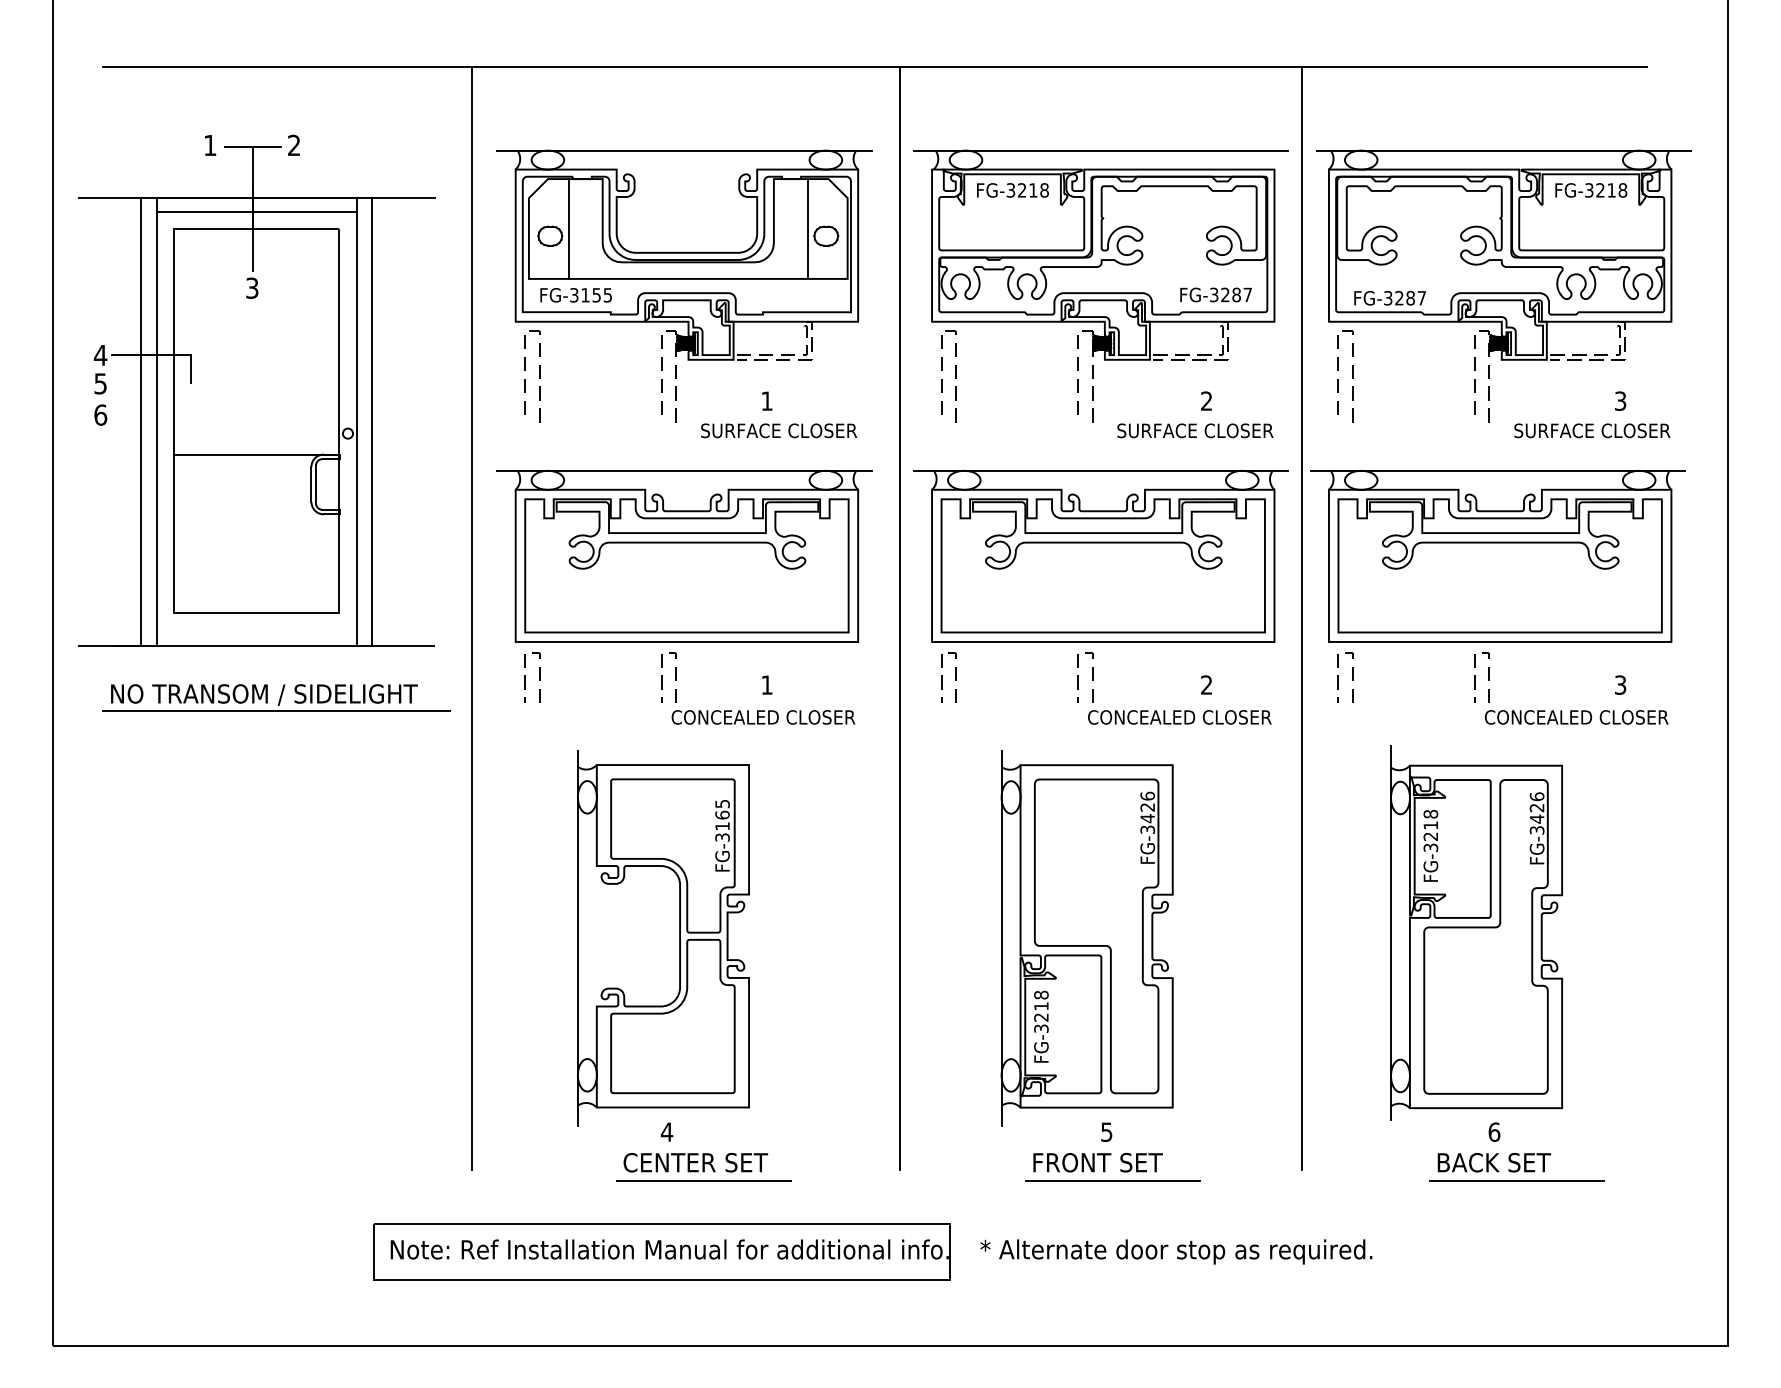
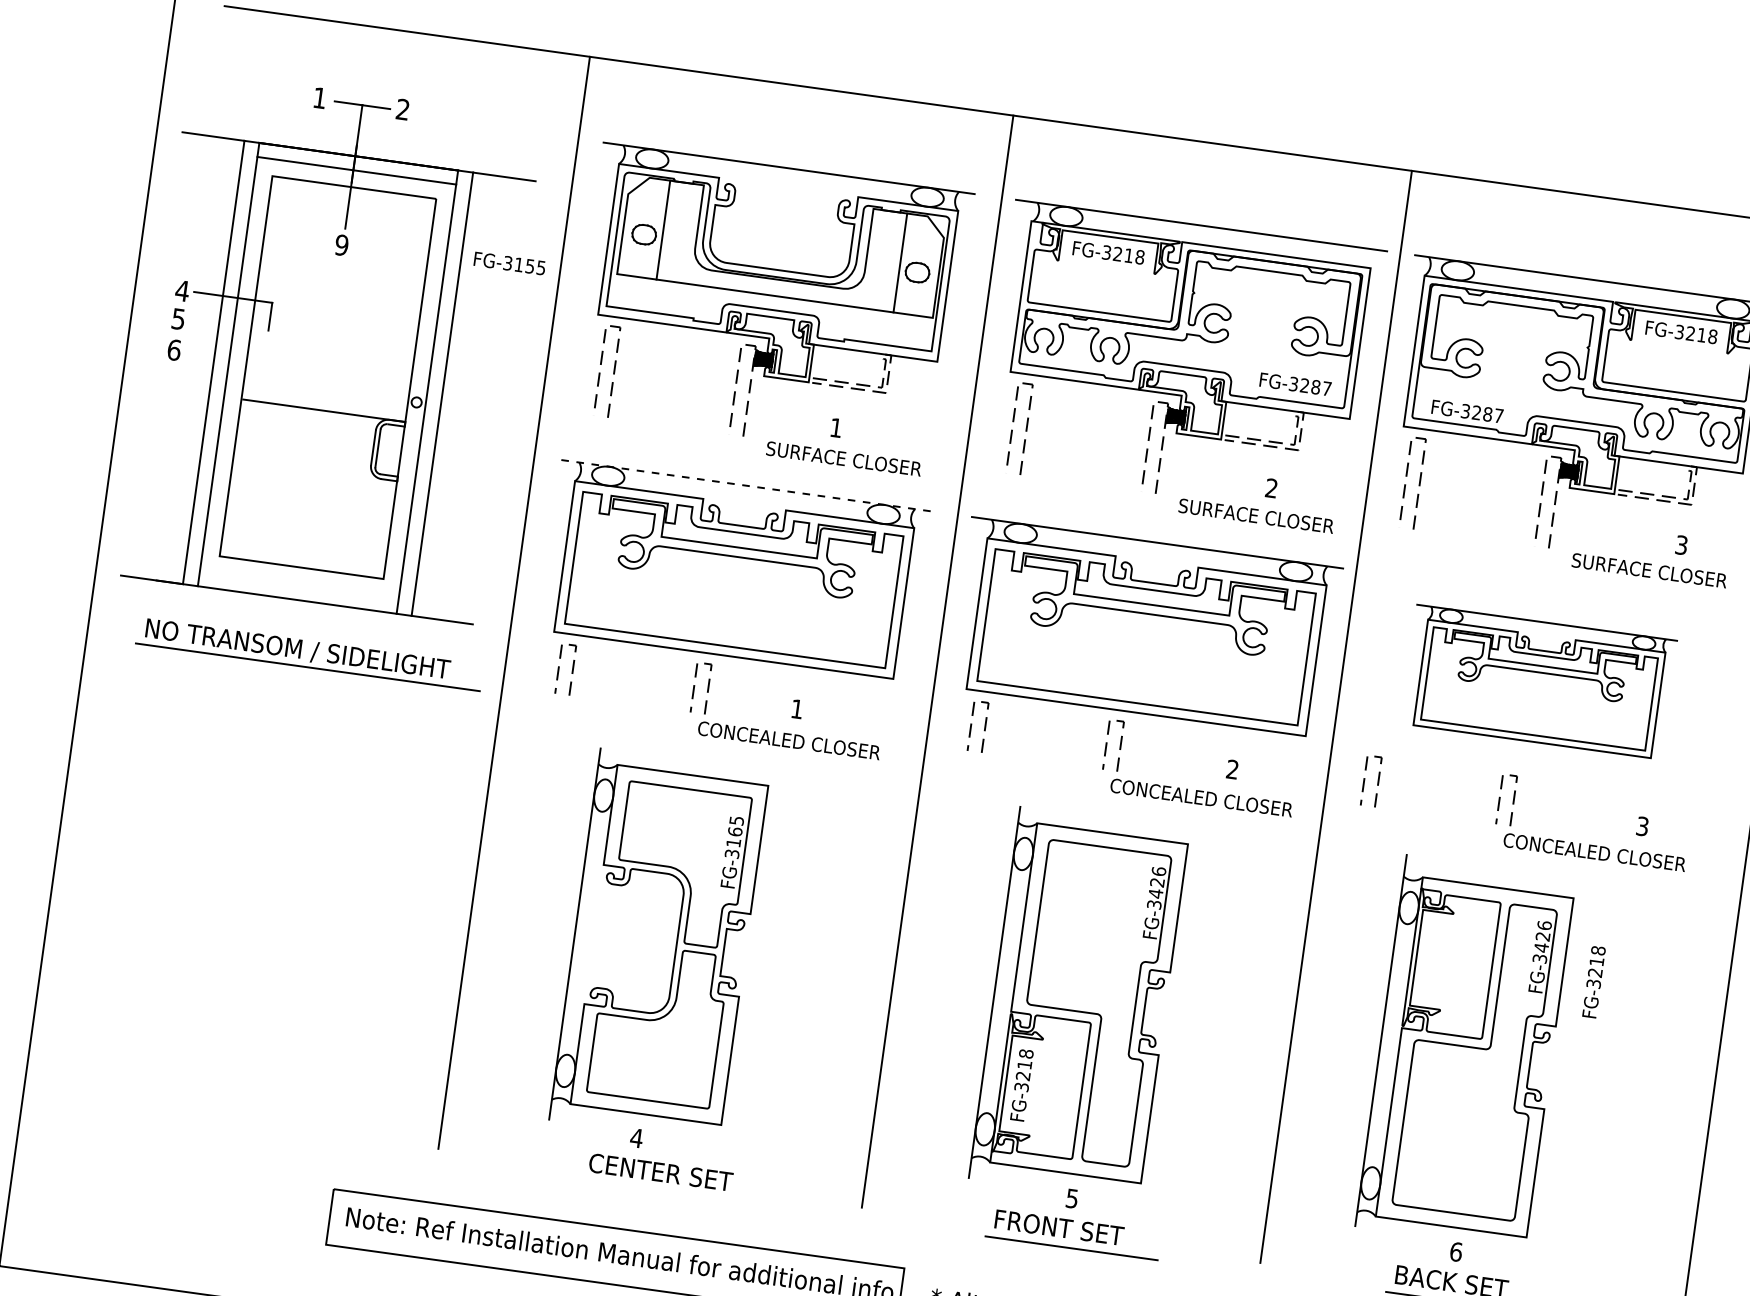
text: (251, 287) -> (341, 244), 3 -> 9
text: (575, 295) -> (509, 263), moved
line: (684, 470) -> (744, 485), solid -> dashed
part: (1497, 556) -> (1538, 682), size x0.7
text: (1430, 845) -> (1593, 981), moved
line: (704, 1181) -> (667, 1192), removed

